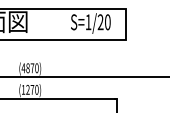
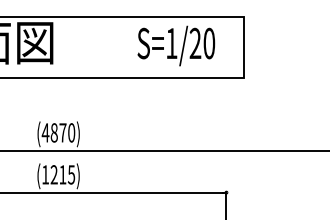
text: (34, 89) -> (66, 174), (1270) -> (1215)

